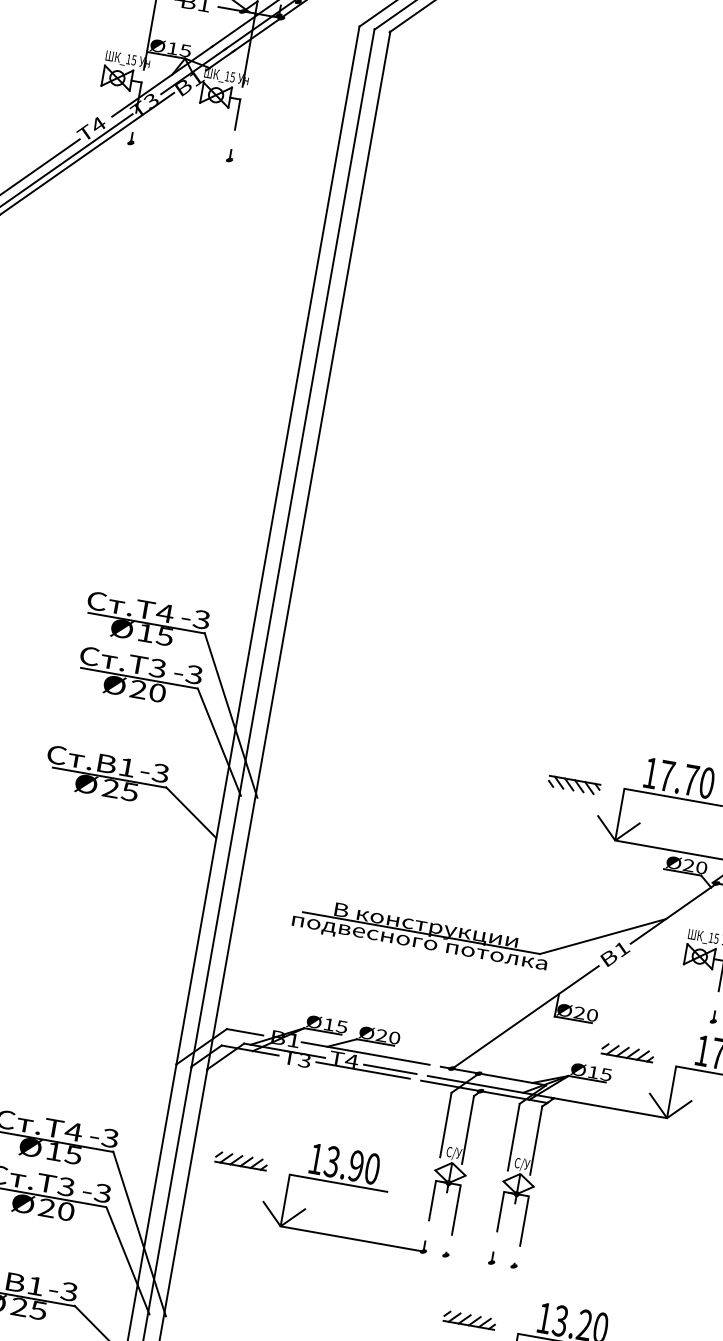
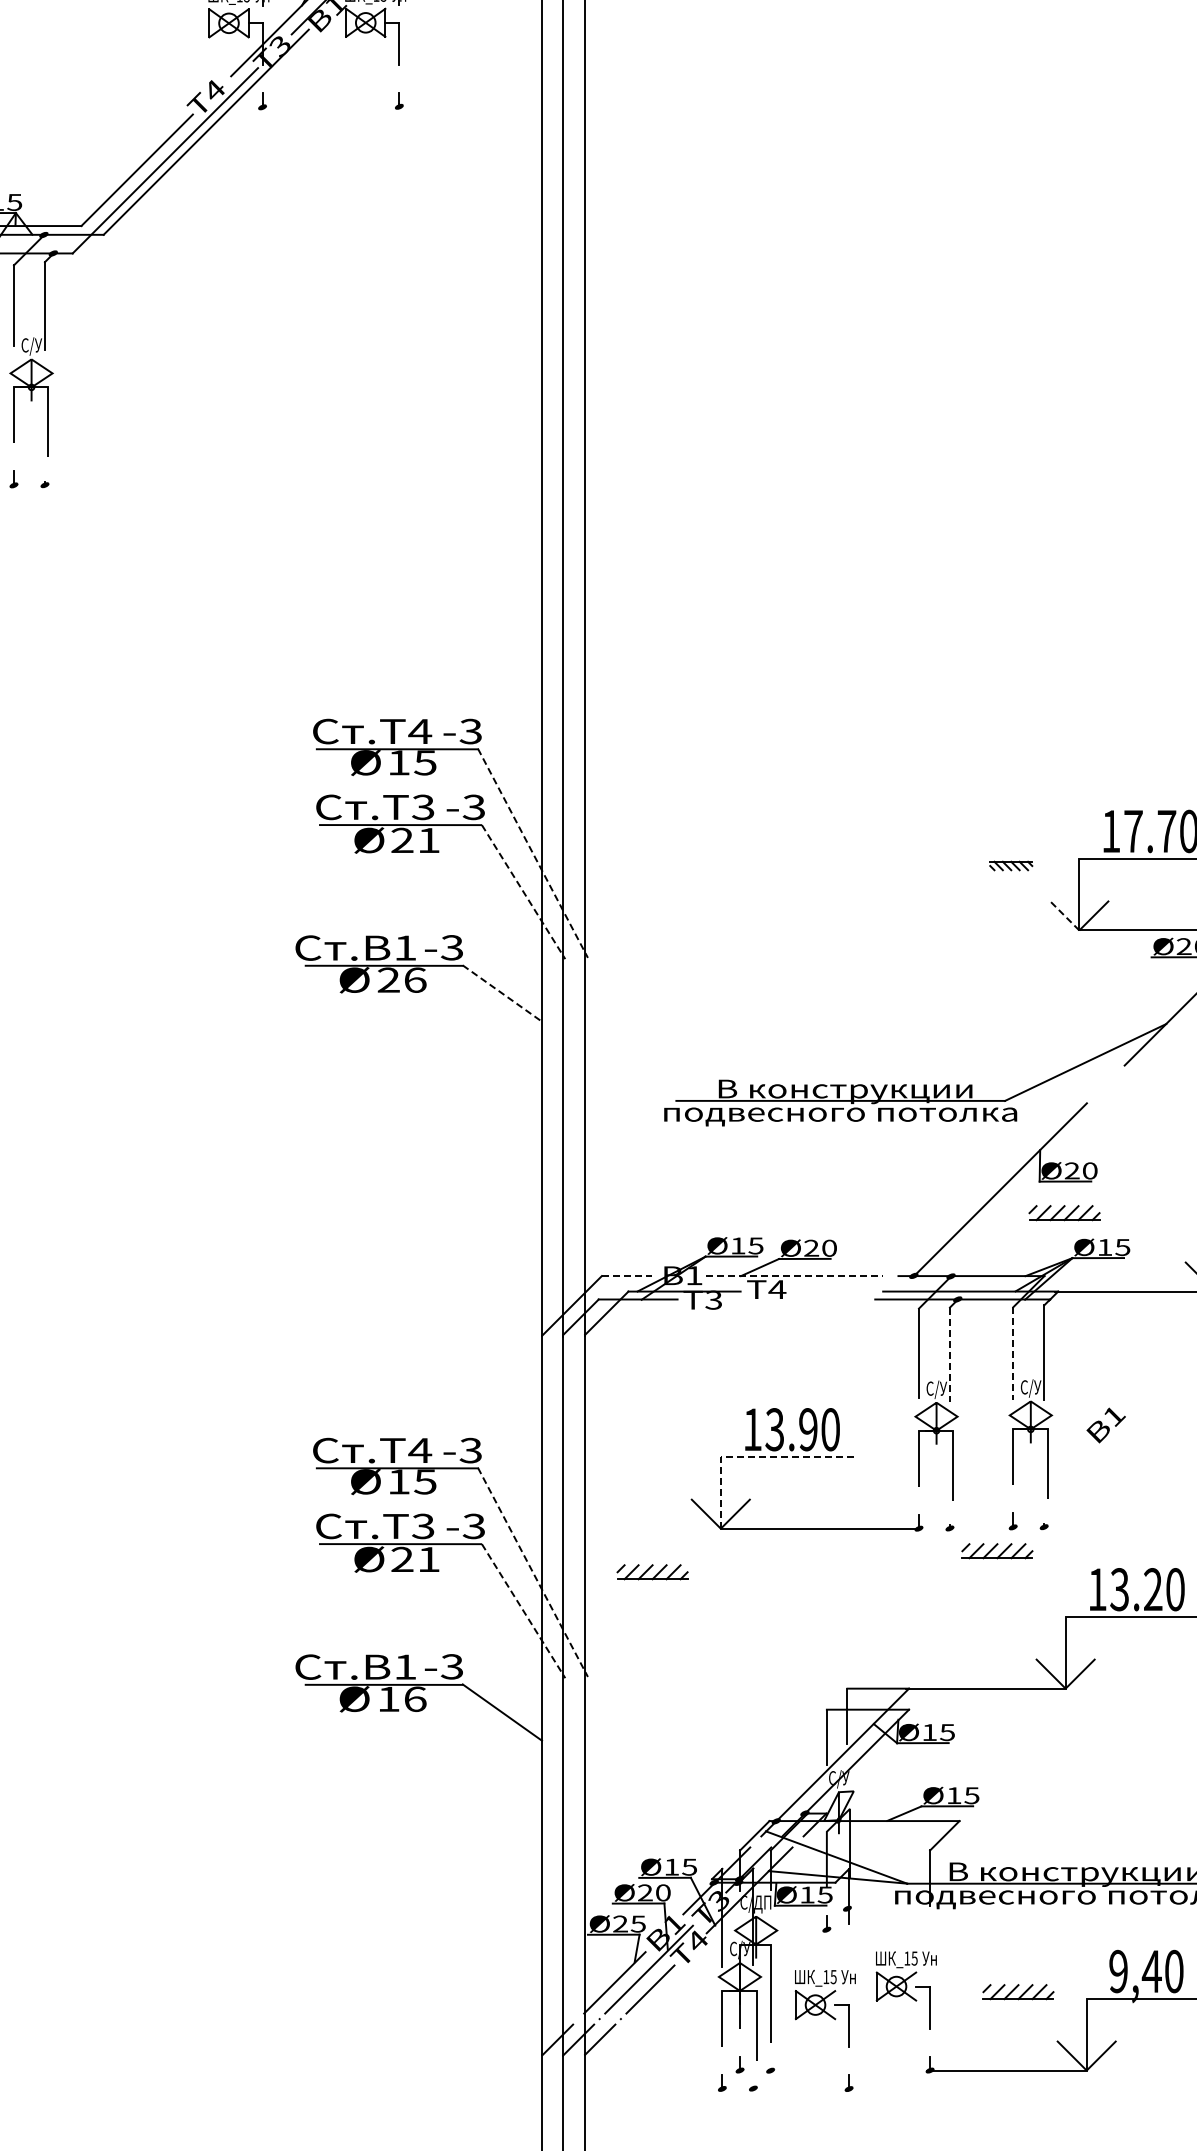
text: (157, 692) -> (428, 840), 20 -> 21
line: (231, 715) -> (533, 853), solid -> dashed
line: (219, 742) -> (523, 892), solid -> dashed
part: (574, 785) -> (1011, 865), size x0.6
text: (129, 791) -> (414, 979), 25 -> 26
line: (191, 812) -> (502, 993), solid -> dashed
line: (606, 827) -> (1064, 915), solid -> dashed
text: (614, 954) -> (1105, 1425), moved
line: (245, 1032) -> (627, 1276), solid -> dashed
line: (365, 1053) -> (794, 1276), solid -> dashed
part: (627, 1053) -> (1064, 1213), moved
line: (389, 1069) -> (830, 1291), removed
line: (362, 1070) -> (794, 1299), removed
line: (467, 1130) -> (949, 1355), solid -> dashed
line: (513, 1137) -> (1013, 1354), solid -> dashed
part: (241, 1161) -> (652, 1572), moved
line: (312, 1179) -> (752, 1457), solid -> dashed
text: (65, 1211) -> (428, 1559), 20 -> 21
line: (139, 1234) -> (533, 1572), solid -> dashed
line: (127, 1260) -> (523, 1611), solid -> dashed
text: (28, 1308) -> (401, 1699), 25 -> 16
part: (469, 1320) -> (997, 1551), moved

